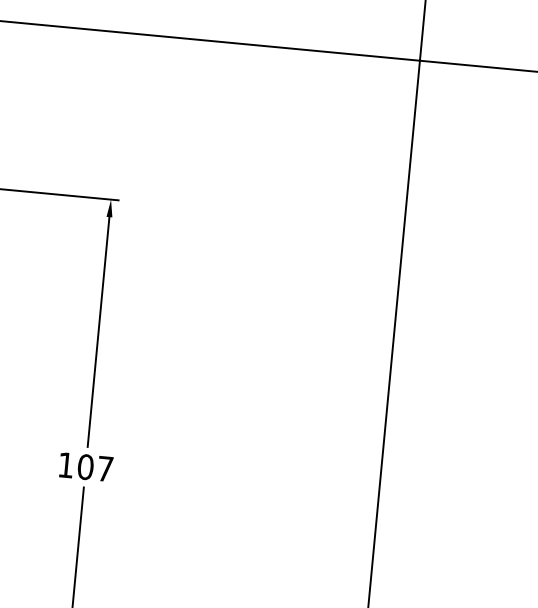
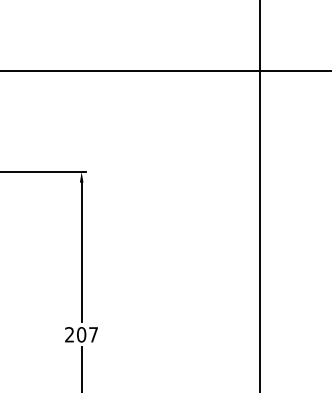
text: (65, 464) -> (69, 334), 107 -> 207

